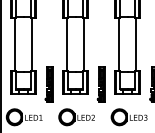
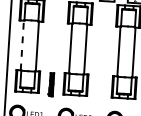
line: (15, 44) -> (22, 45), solid -> dashed
part: (48, 84) -> (50, 84), size x0.7
part: (100, 84) -> (98, 87), removed

